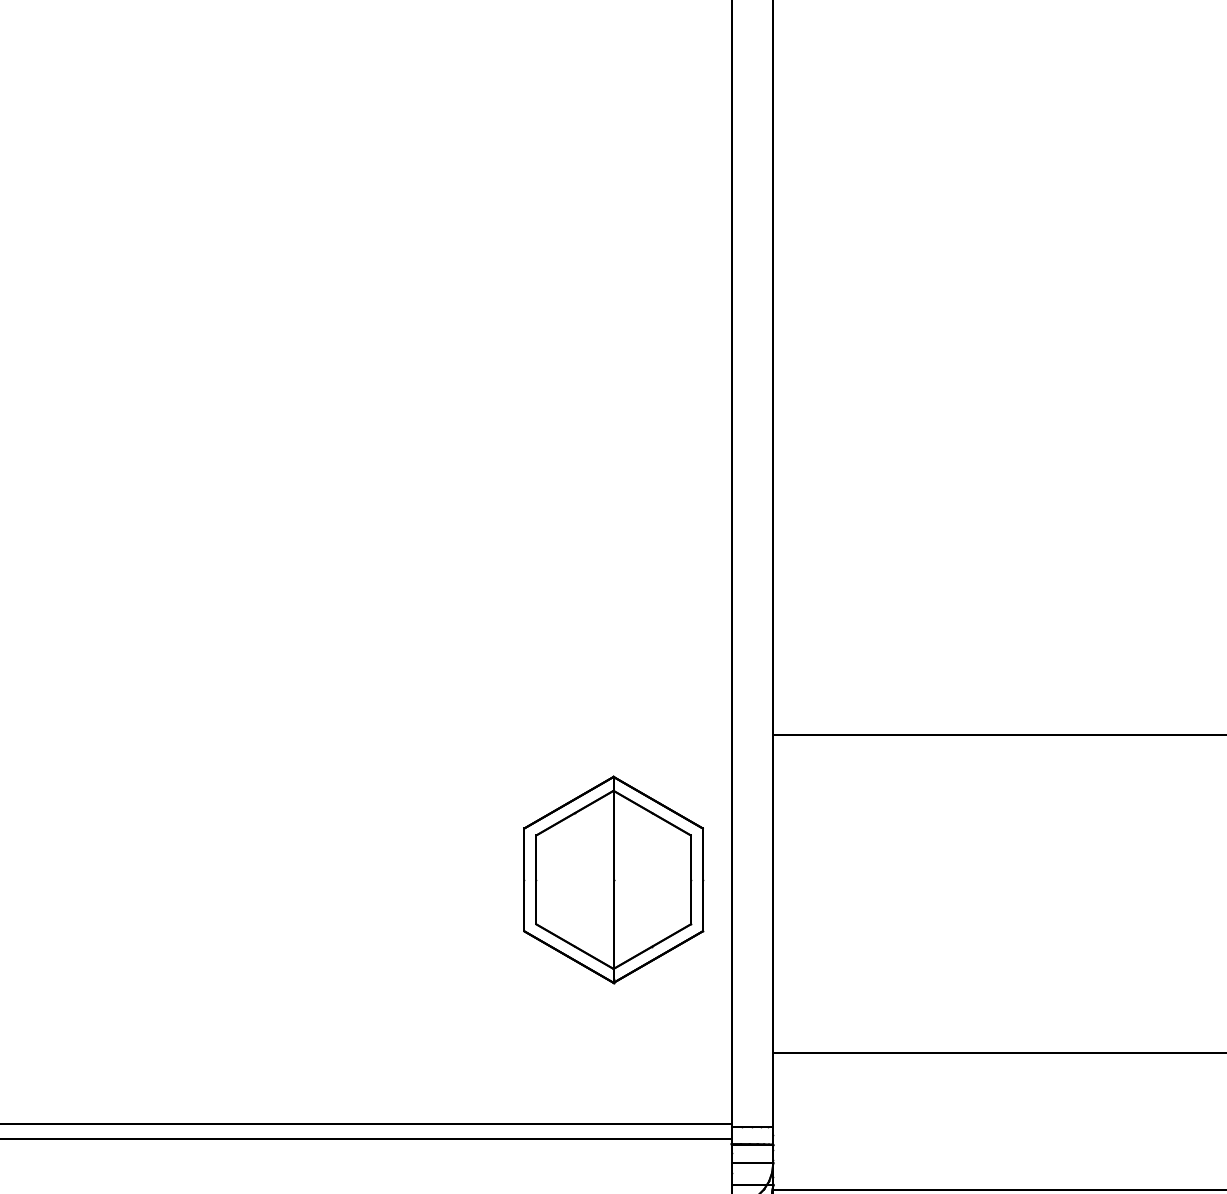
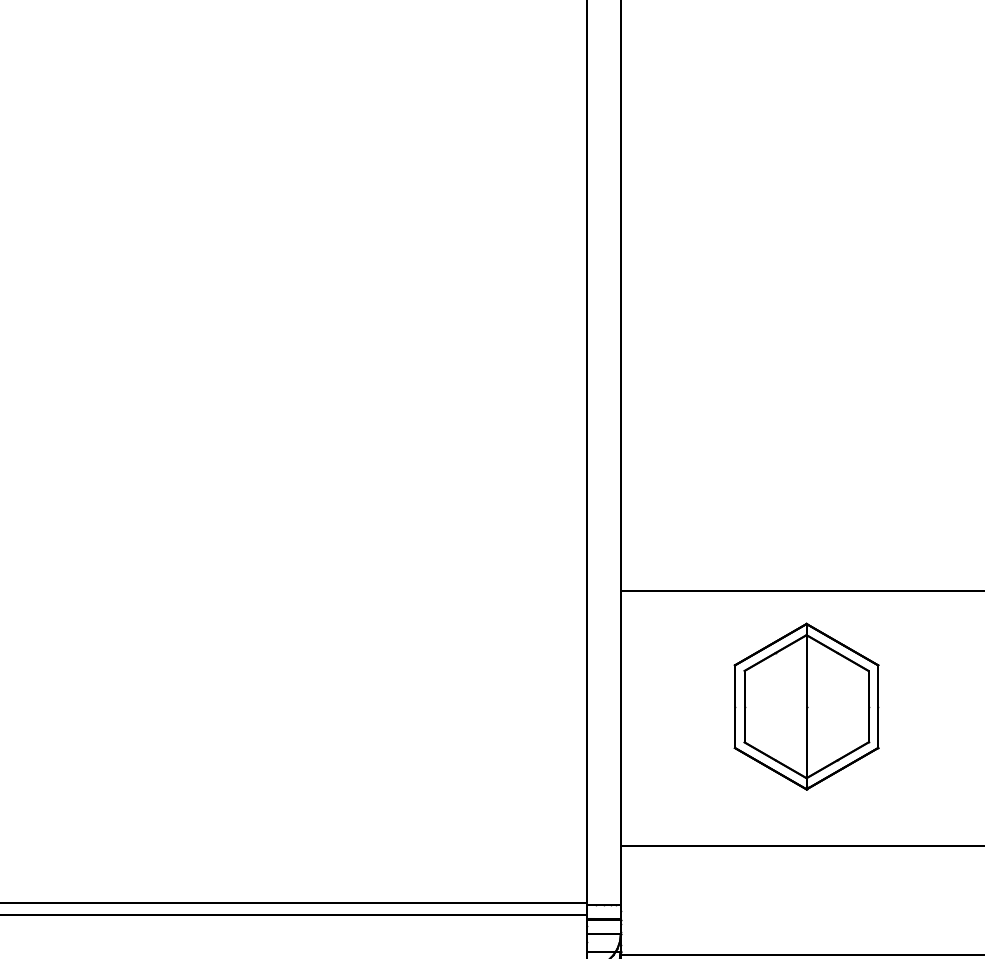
part: (613, 879) -> (806, 706), moved

